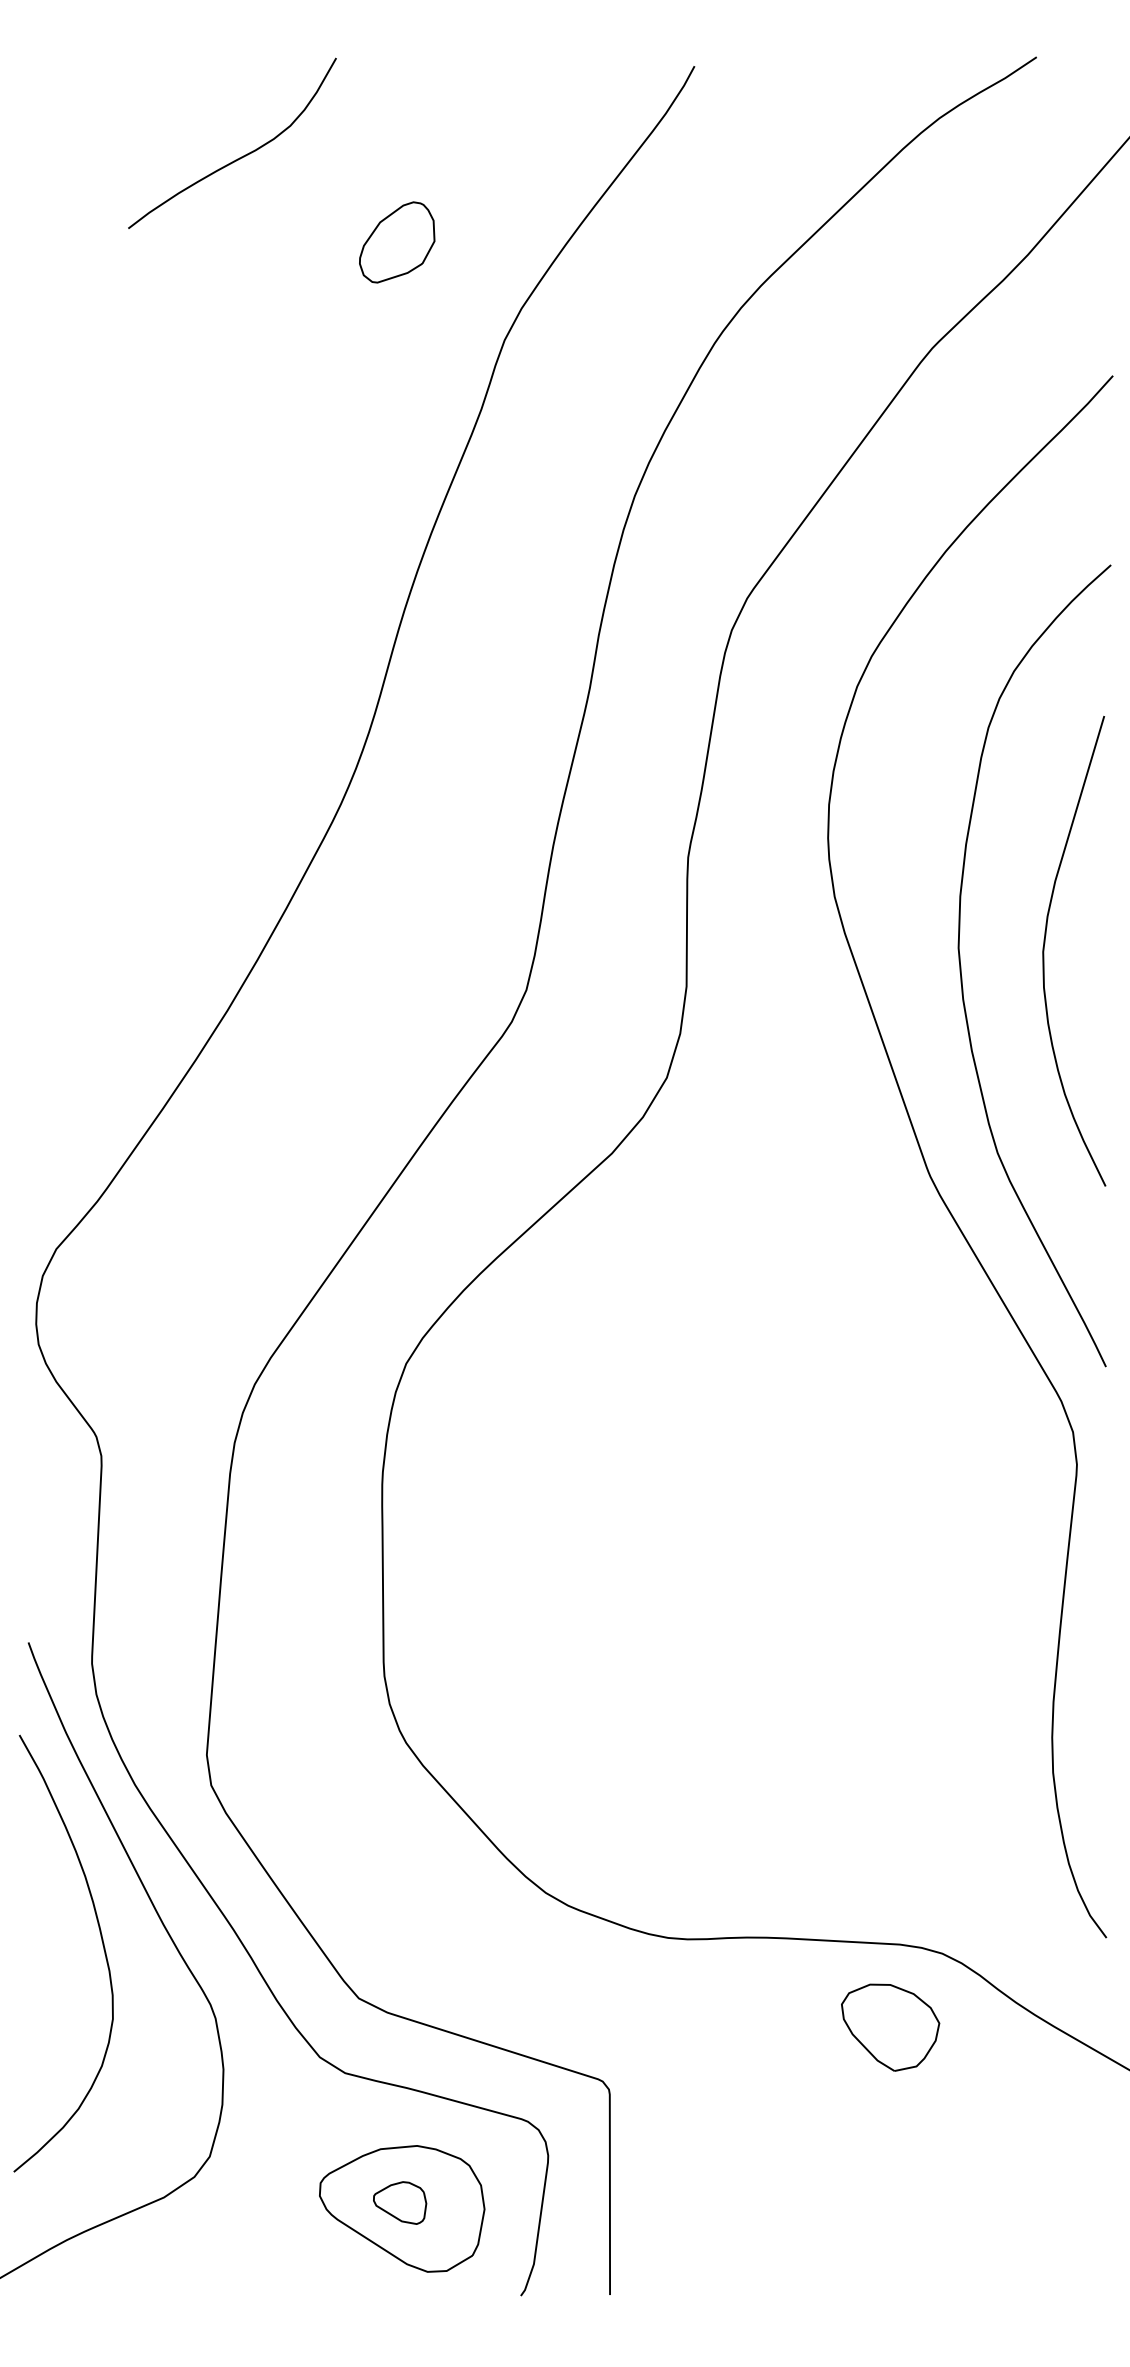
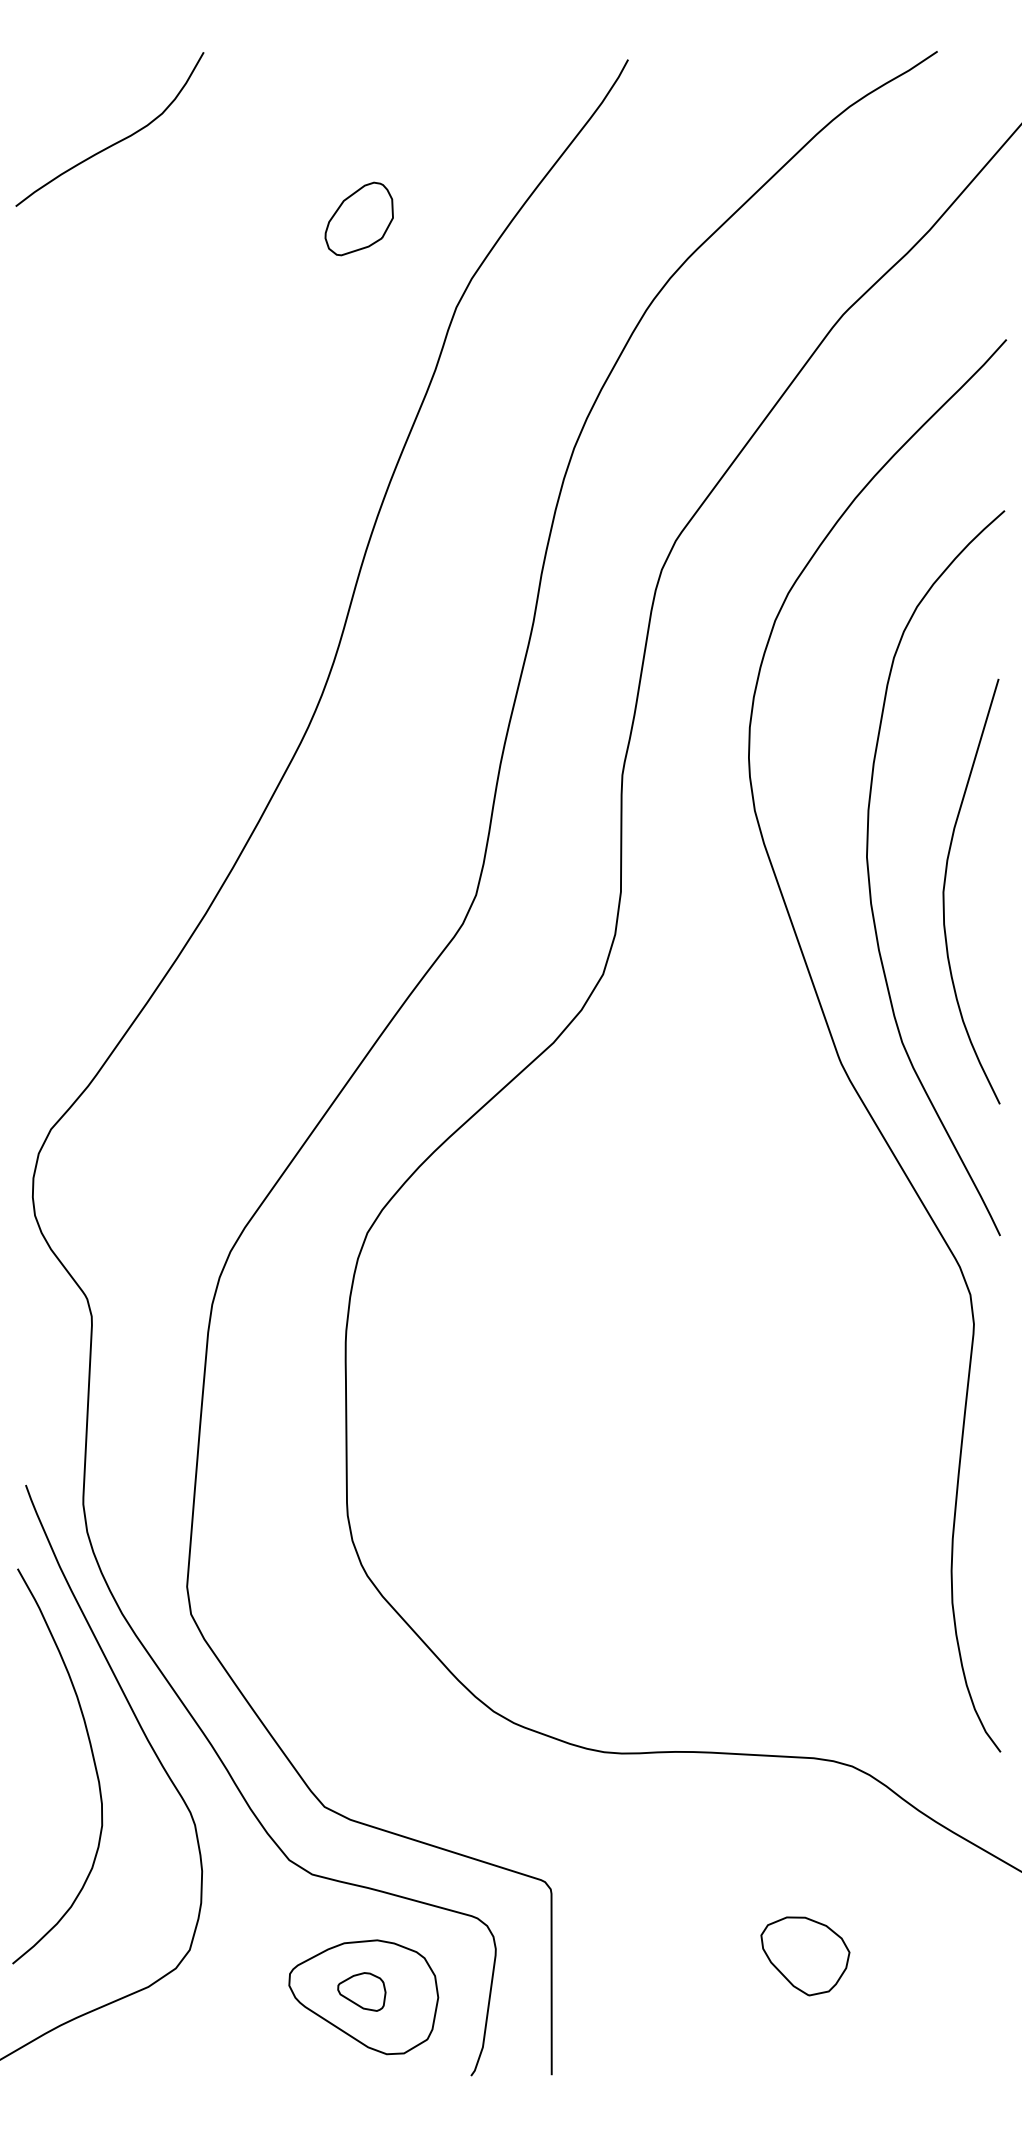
curve: (239, 157) -> (116, 142), moved
curve: (1044, 951) -> (944, 891), moved
part: (890, 2027) -> (805, 1956), moved

